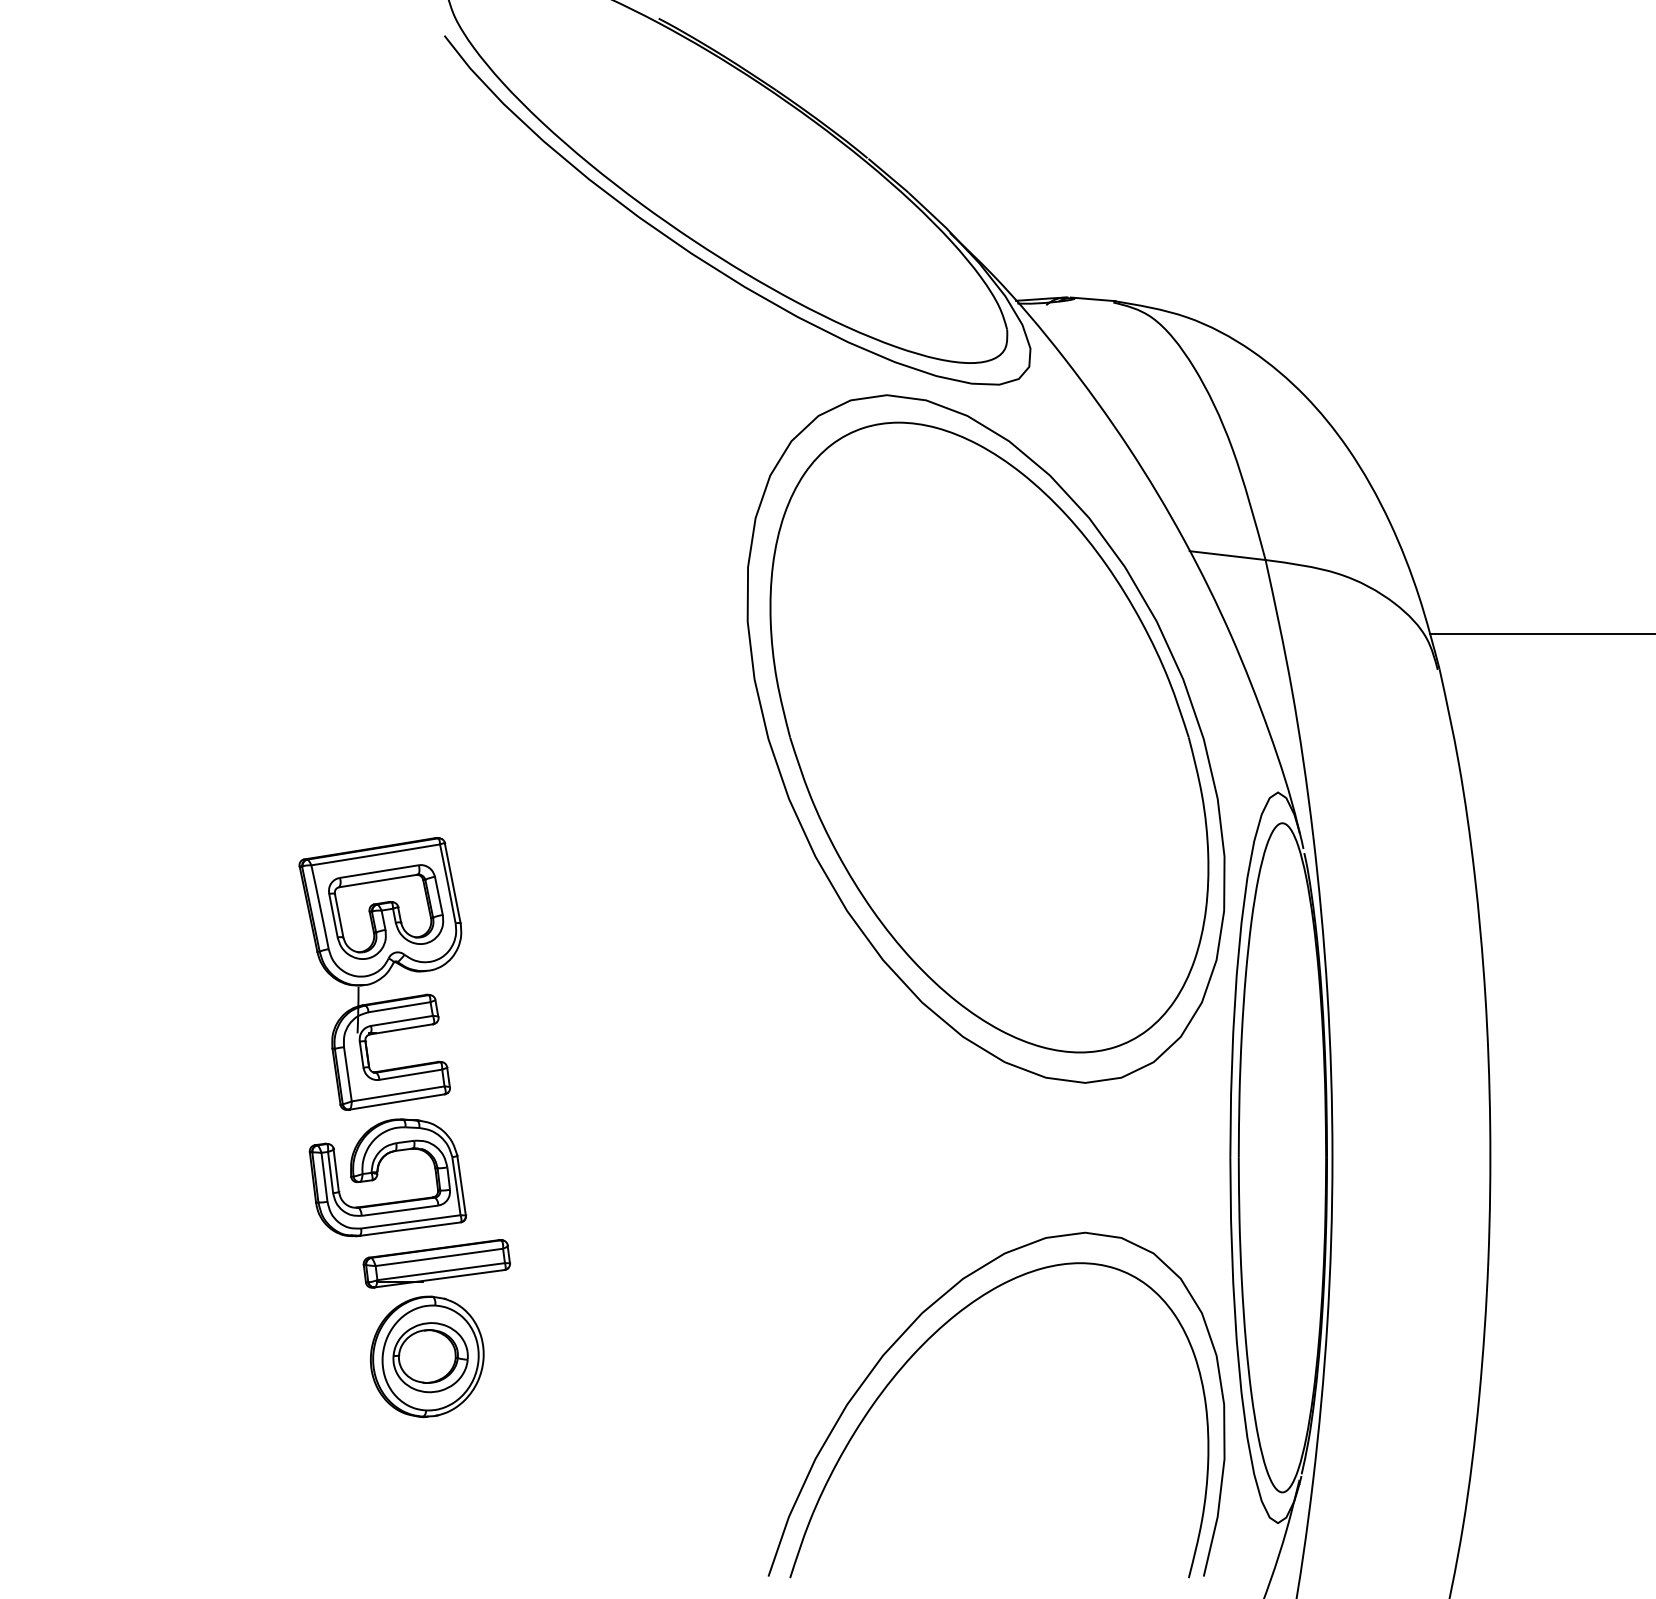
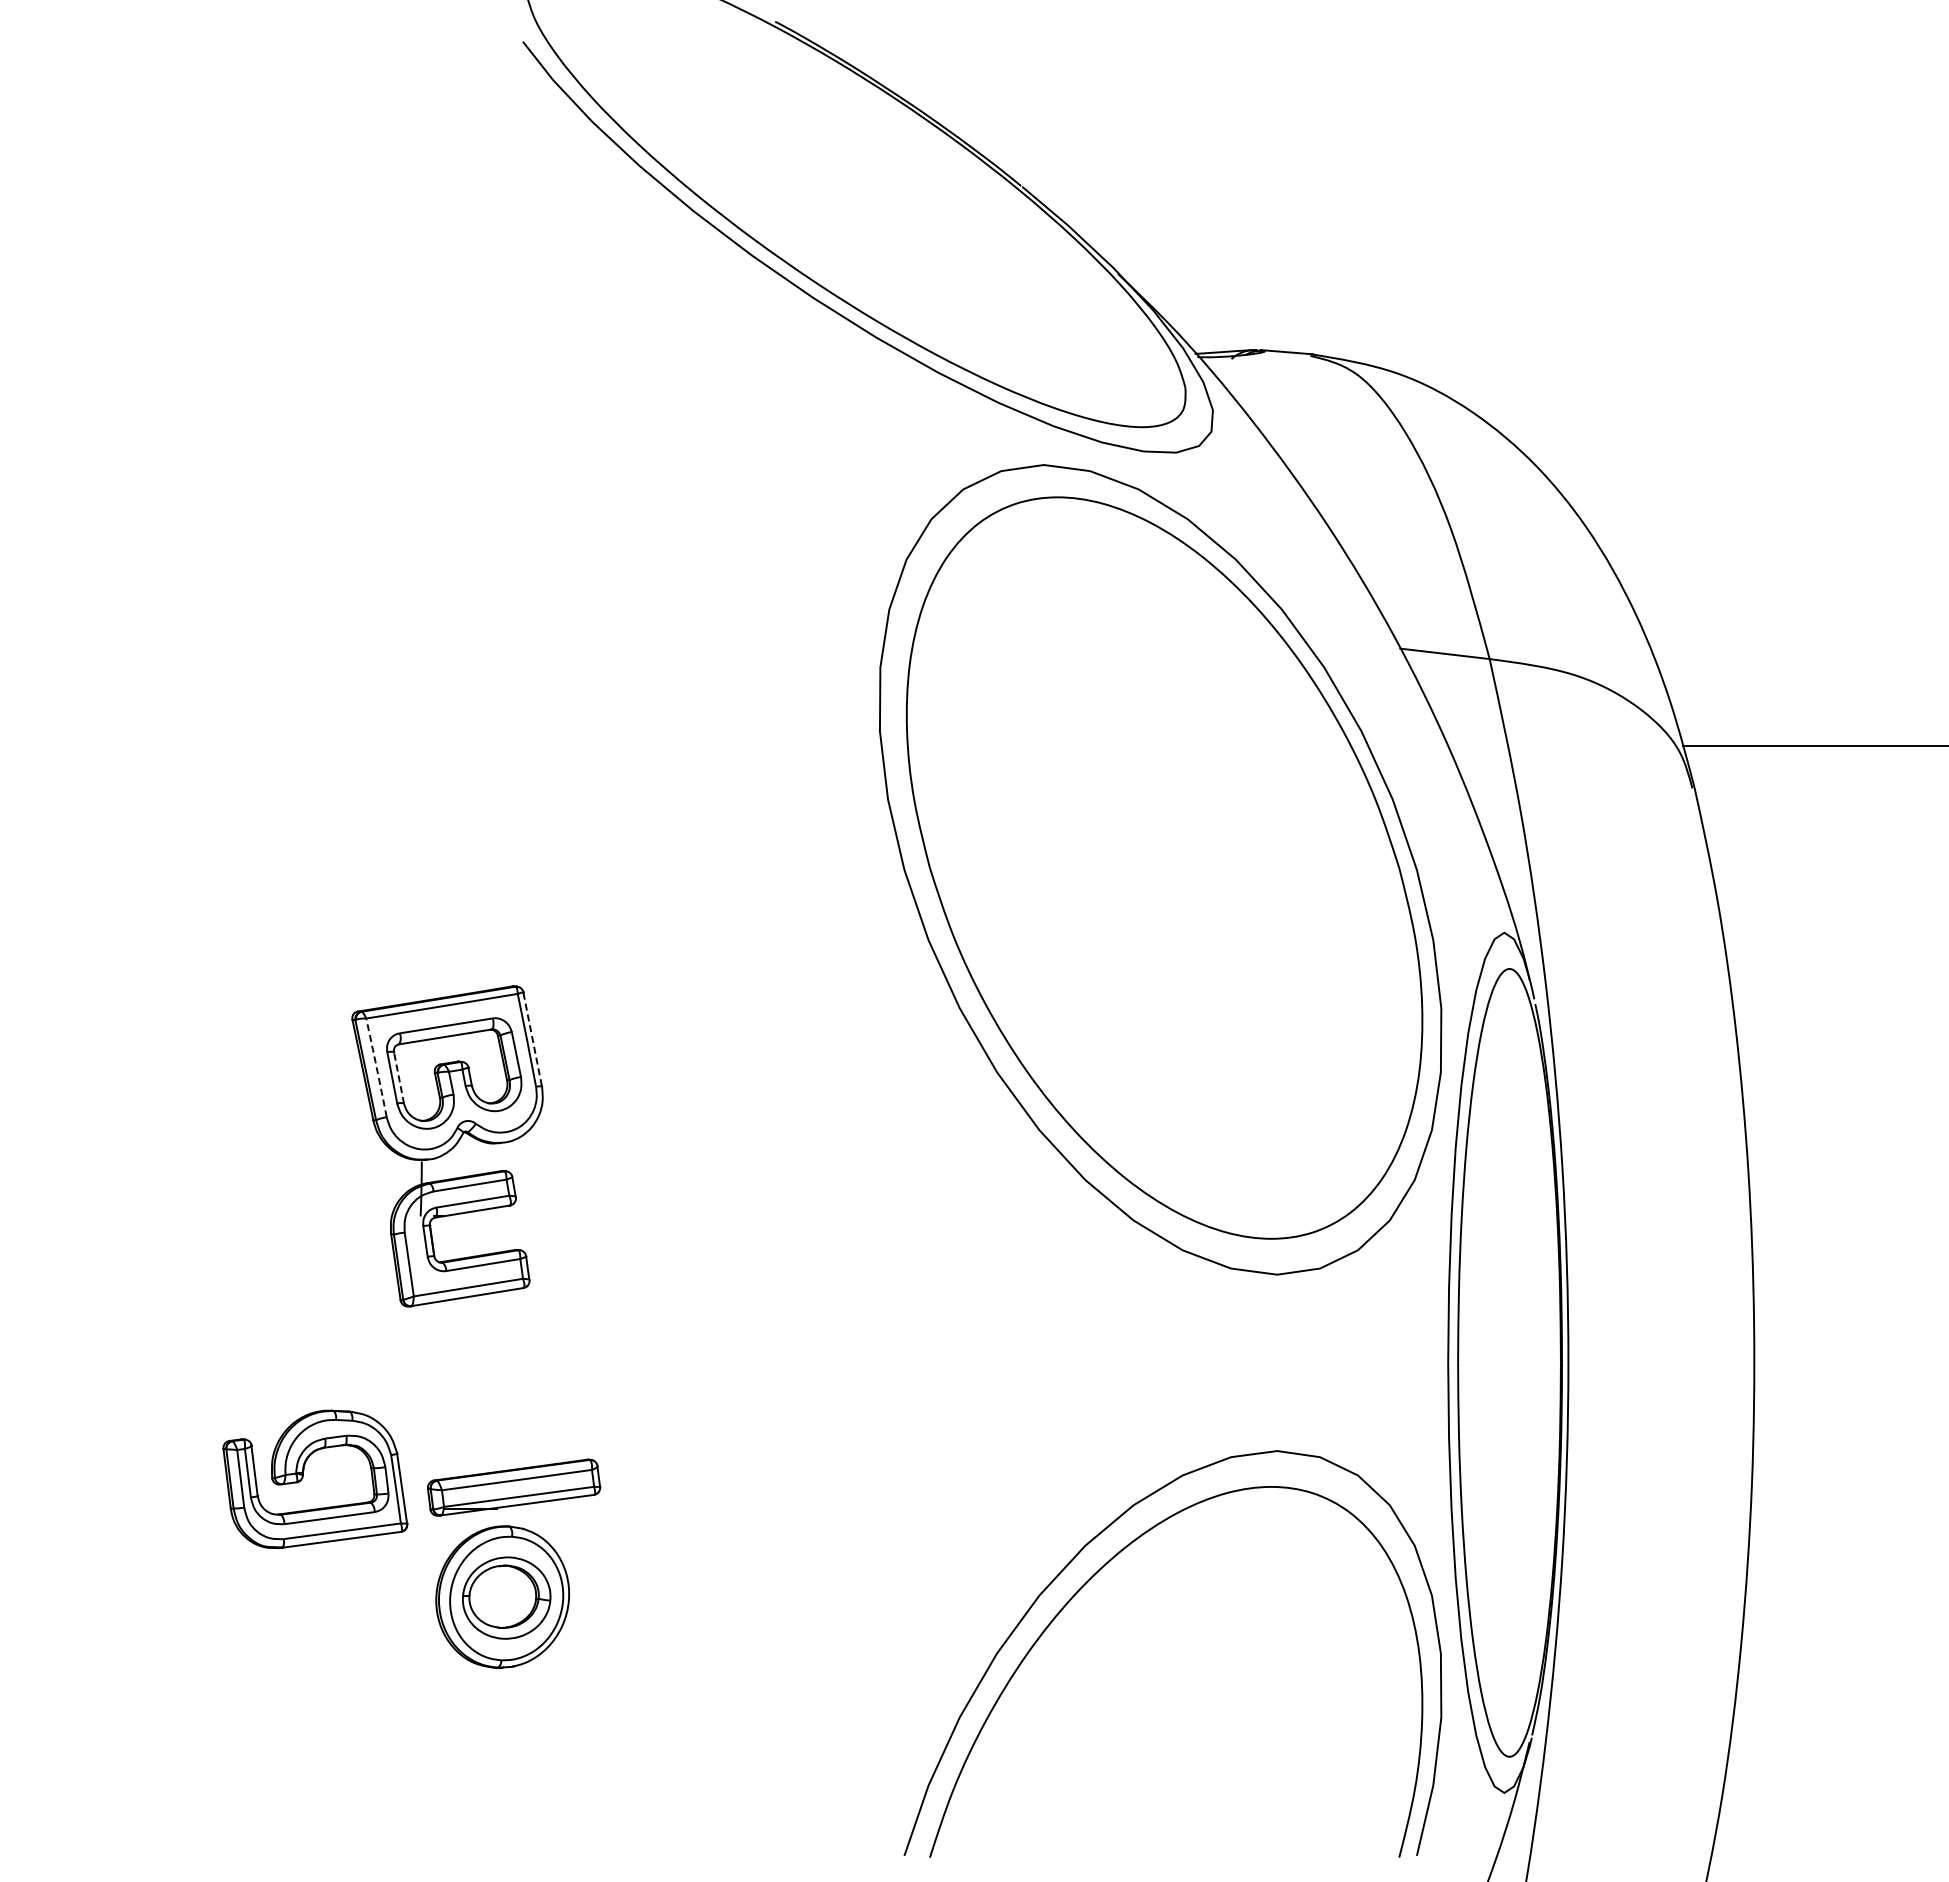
line: (452, 883) -> (532, 1039), solid -> dashed
arc: (320, 906) -> (376, 1067), solid -> dashed
line: (338, 915) -> (398, 1077), solid -> dashed
part: (377, 1176) -> (303, 1477), moved

